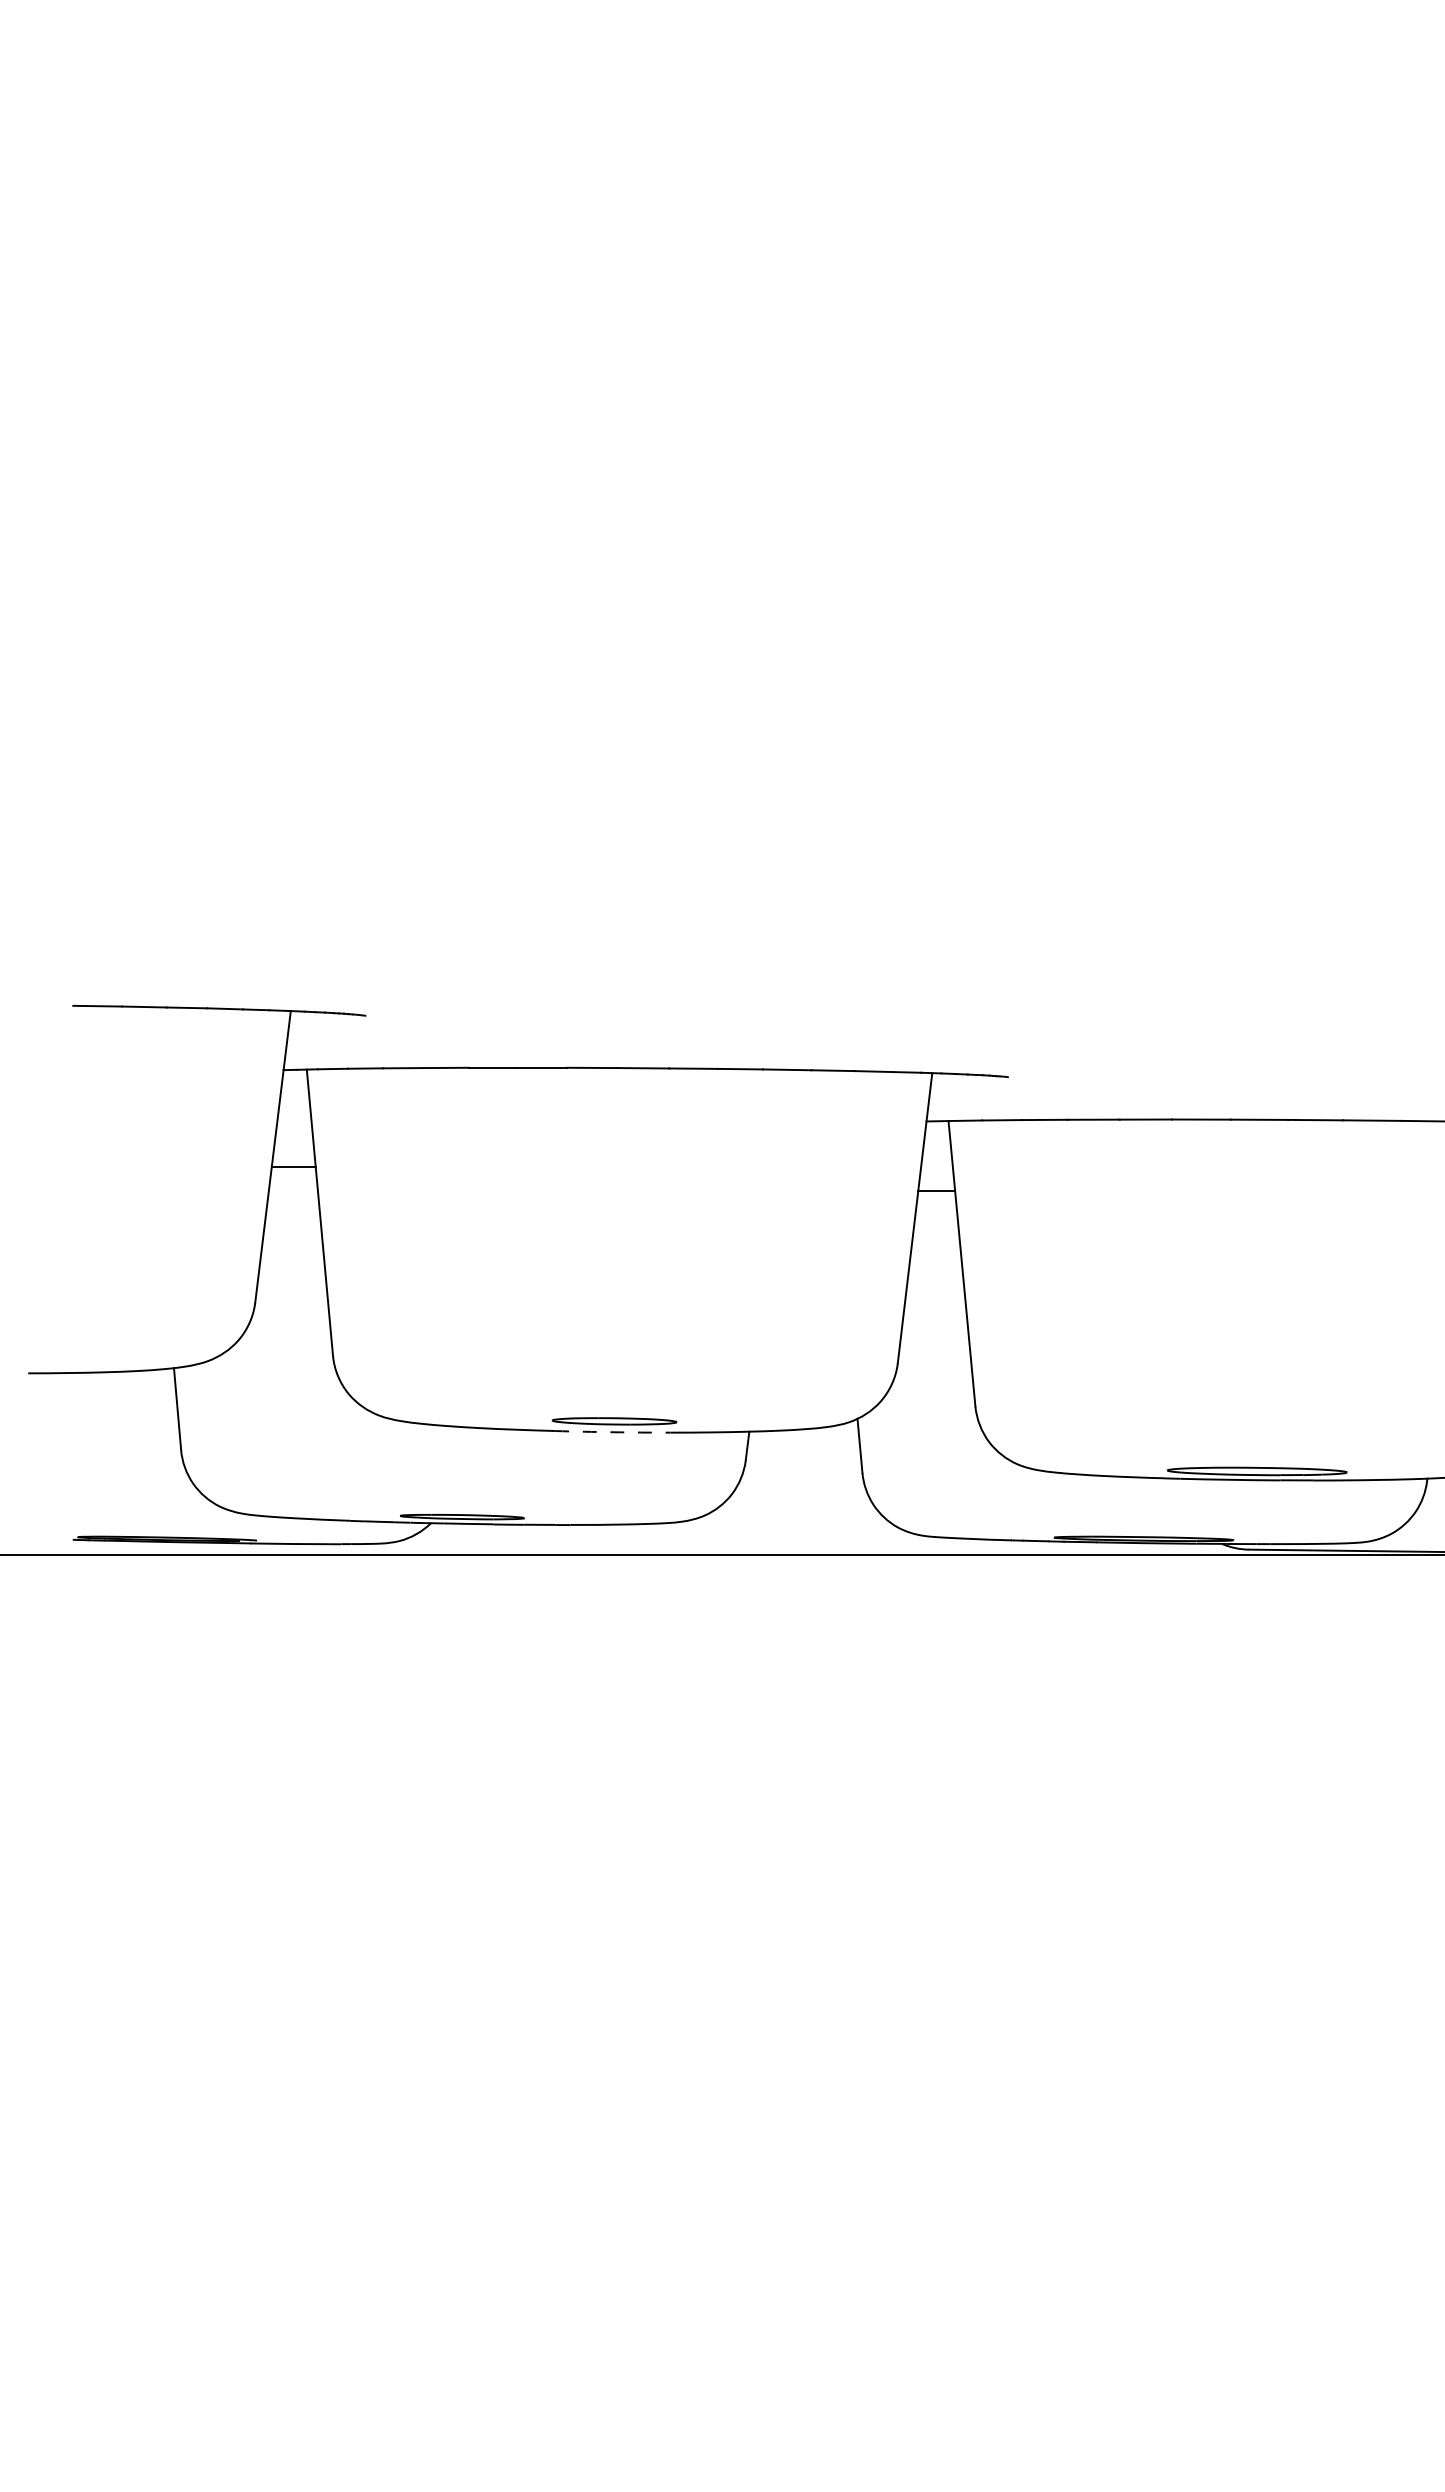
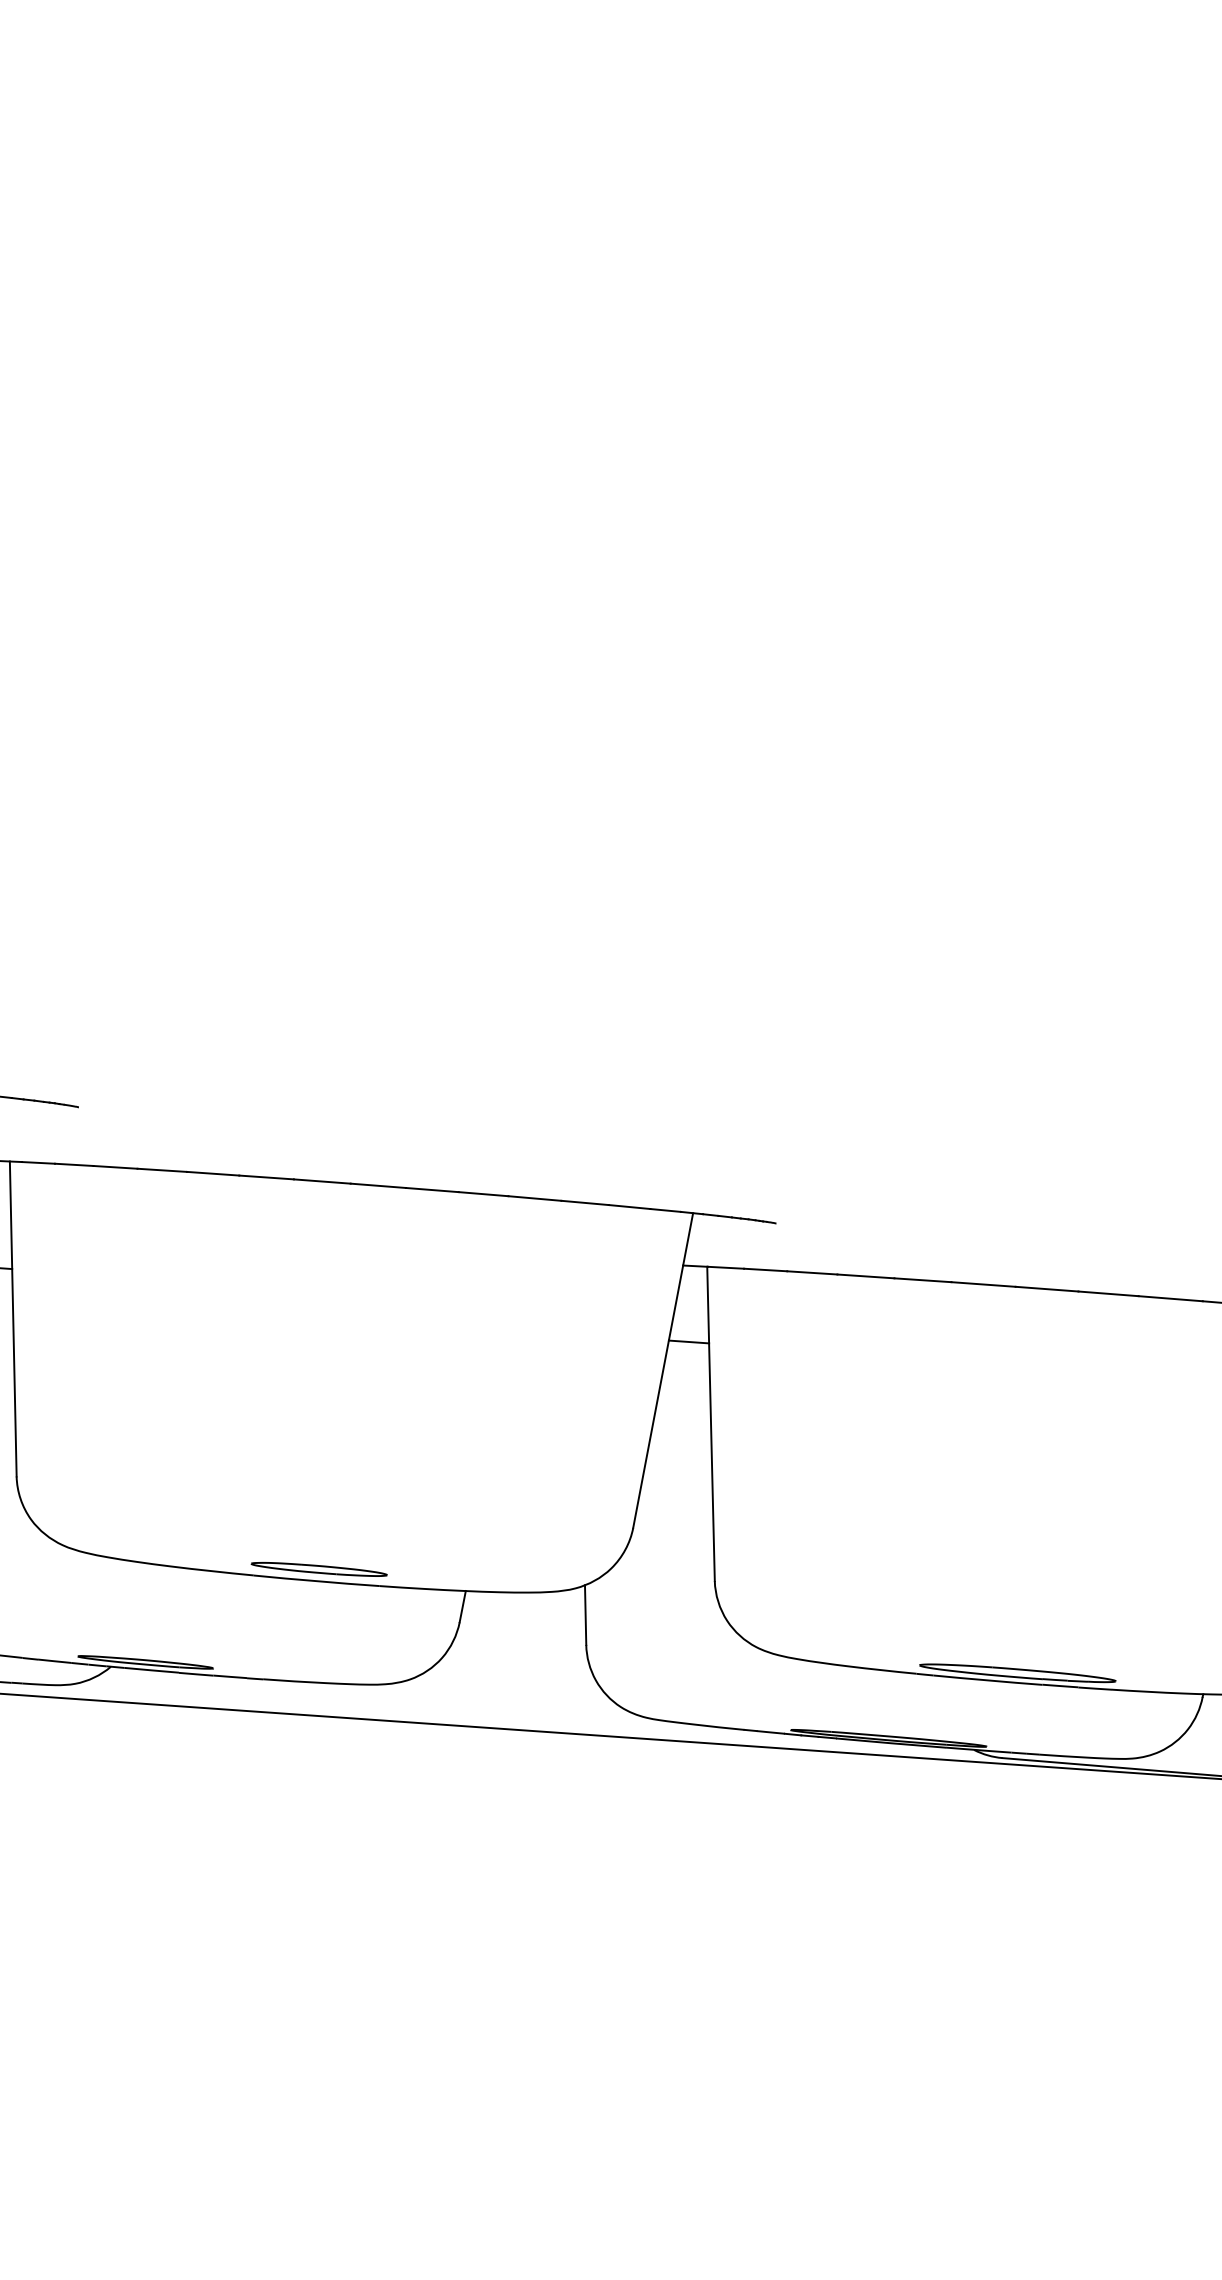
arc: (612, 1432) -> (316, 1581), dashed -> solid

